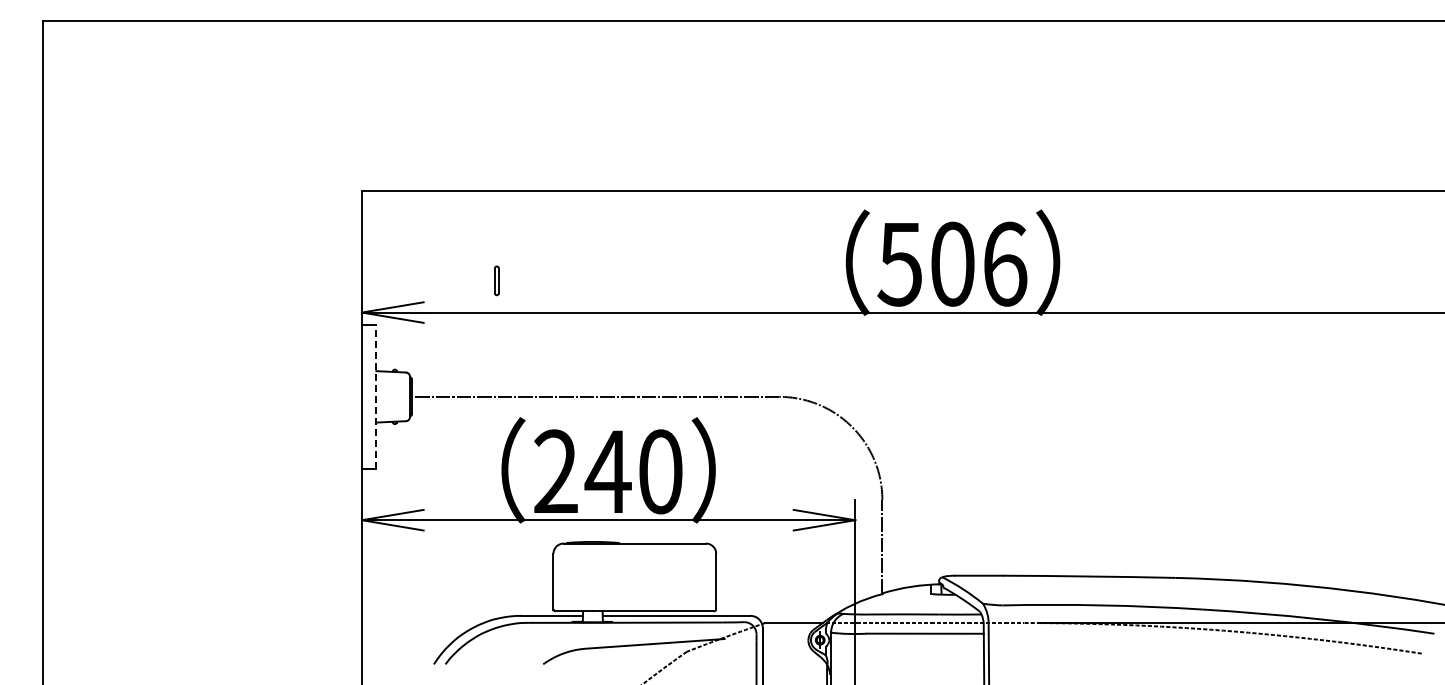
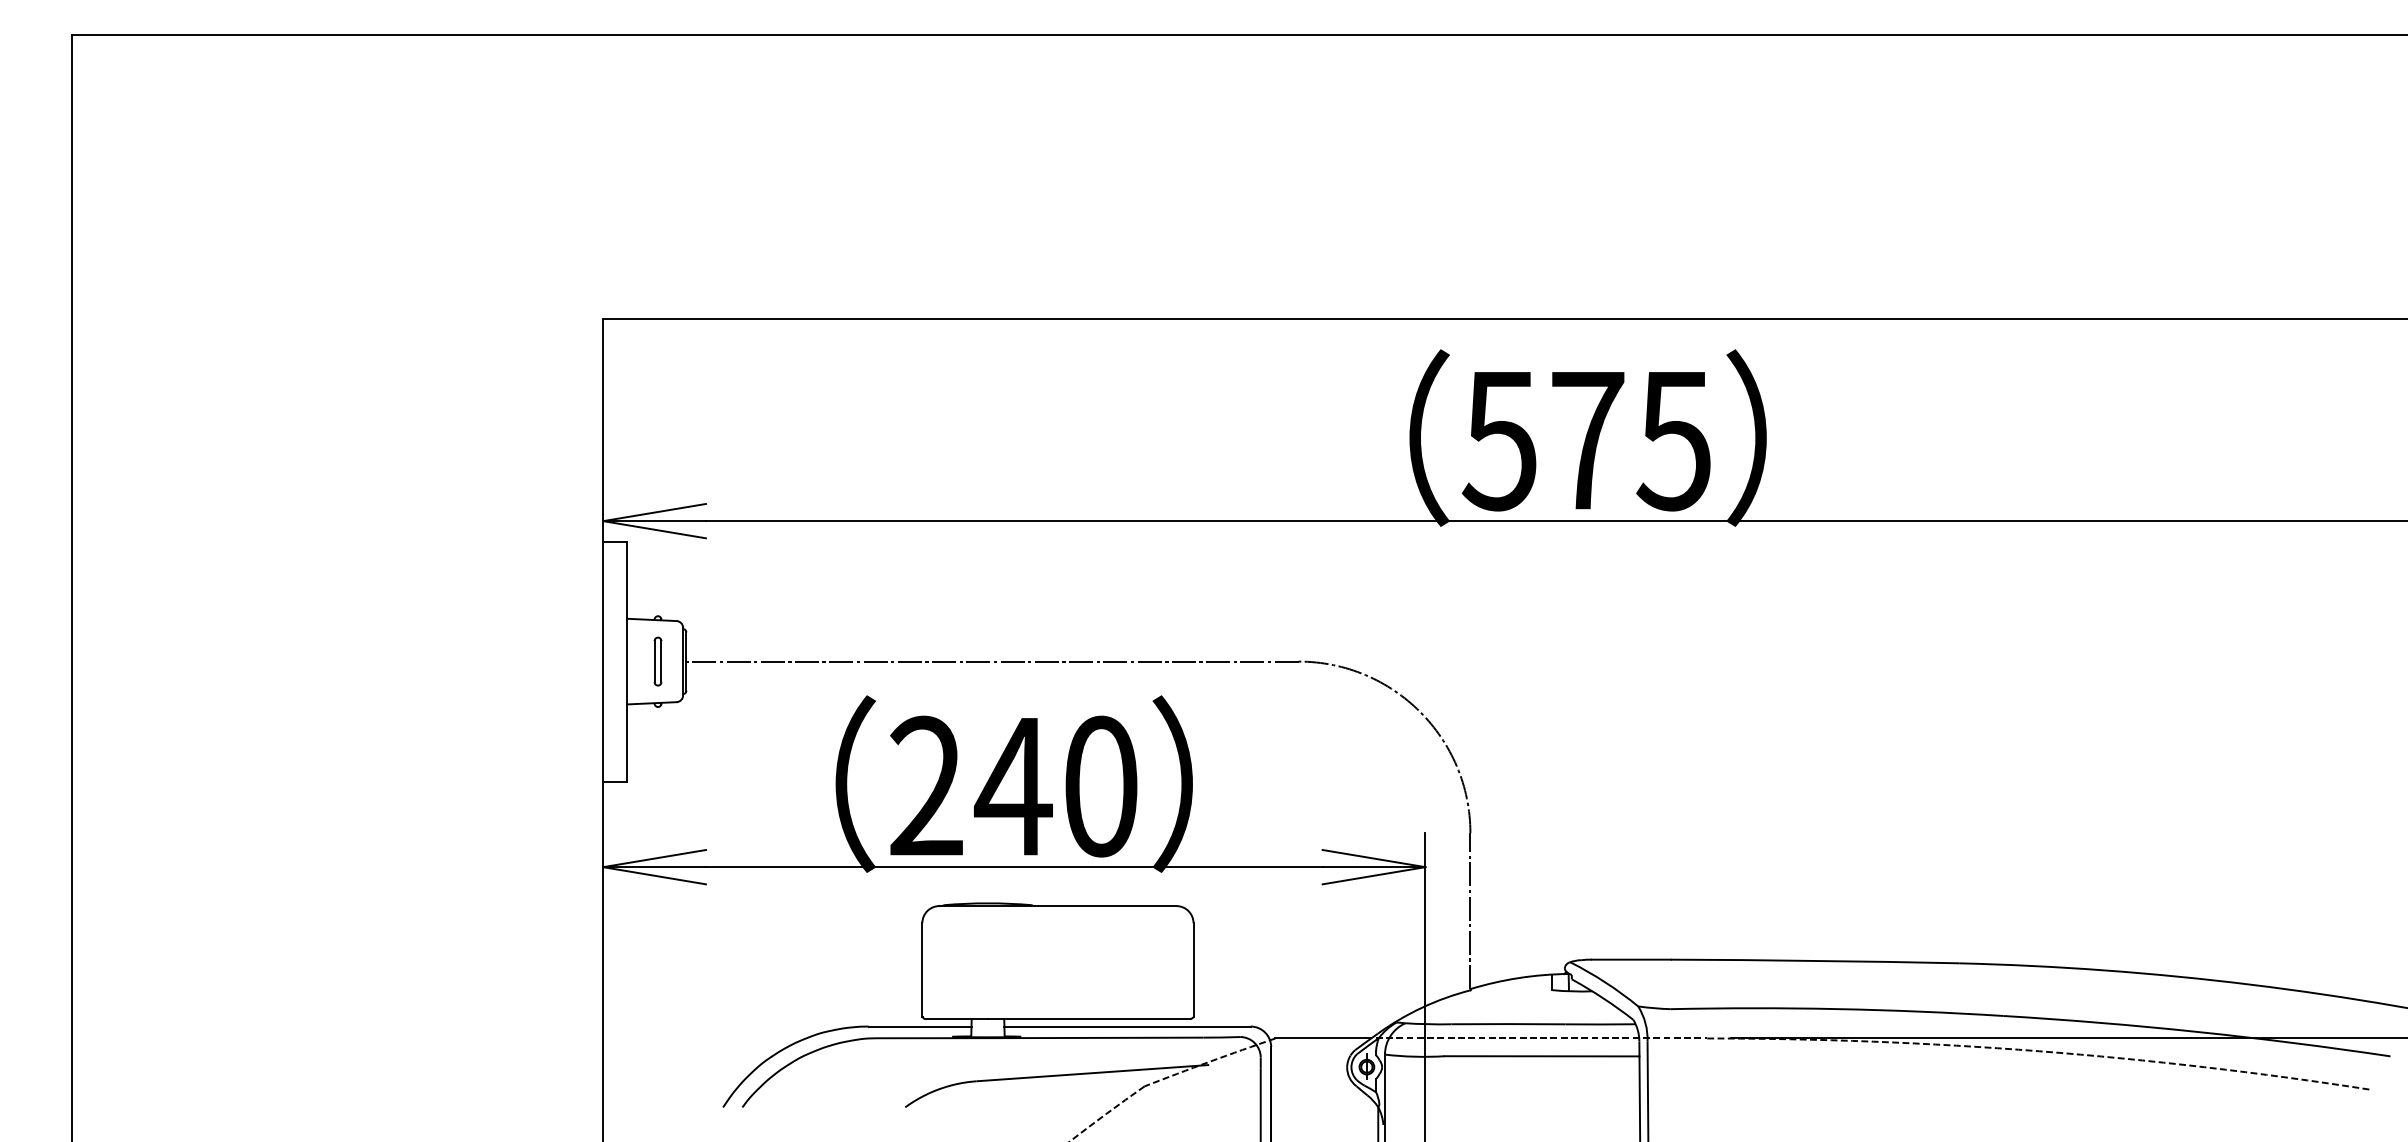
text: (979, 263) -> (1632, 439), 506 -> 575
part: (496, 280) -> (657, 660), moved
line: (376, 396) -> (627, 660), dashed -> solid

